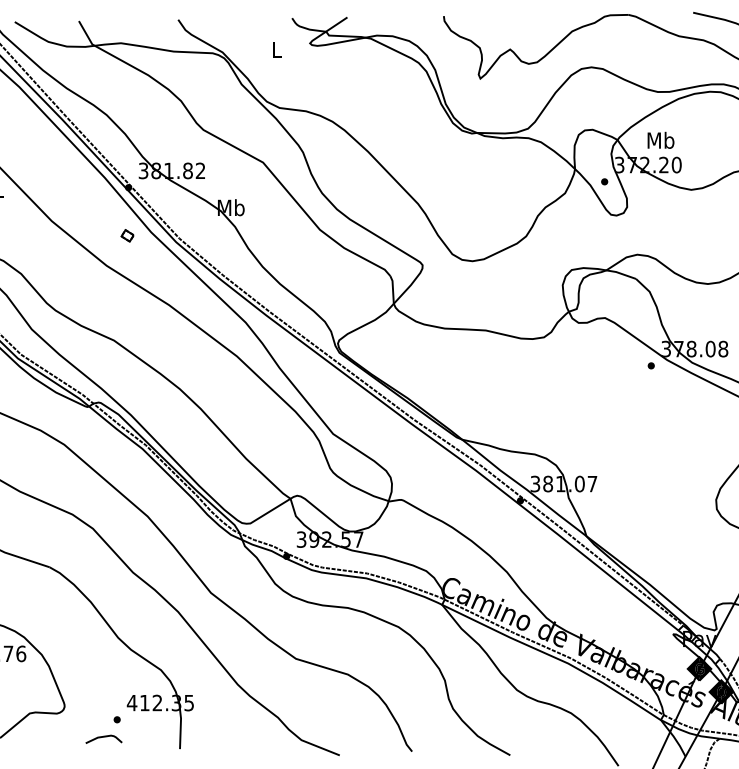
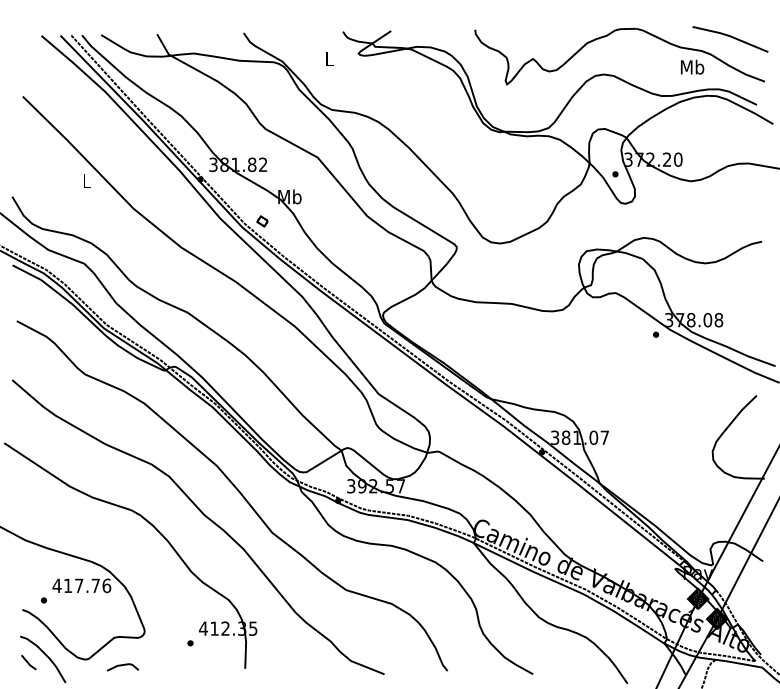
text: (660, 139) -> (692, 66), moved
part: (127, 235) -> (262, 221), moved
curve: (104, 737) -> (123, 665), moved

